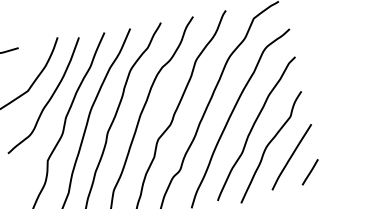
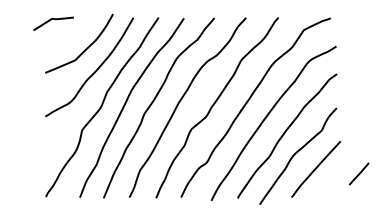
line: (310, 171) -> (359, 173), moved

